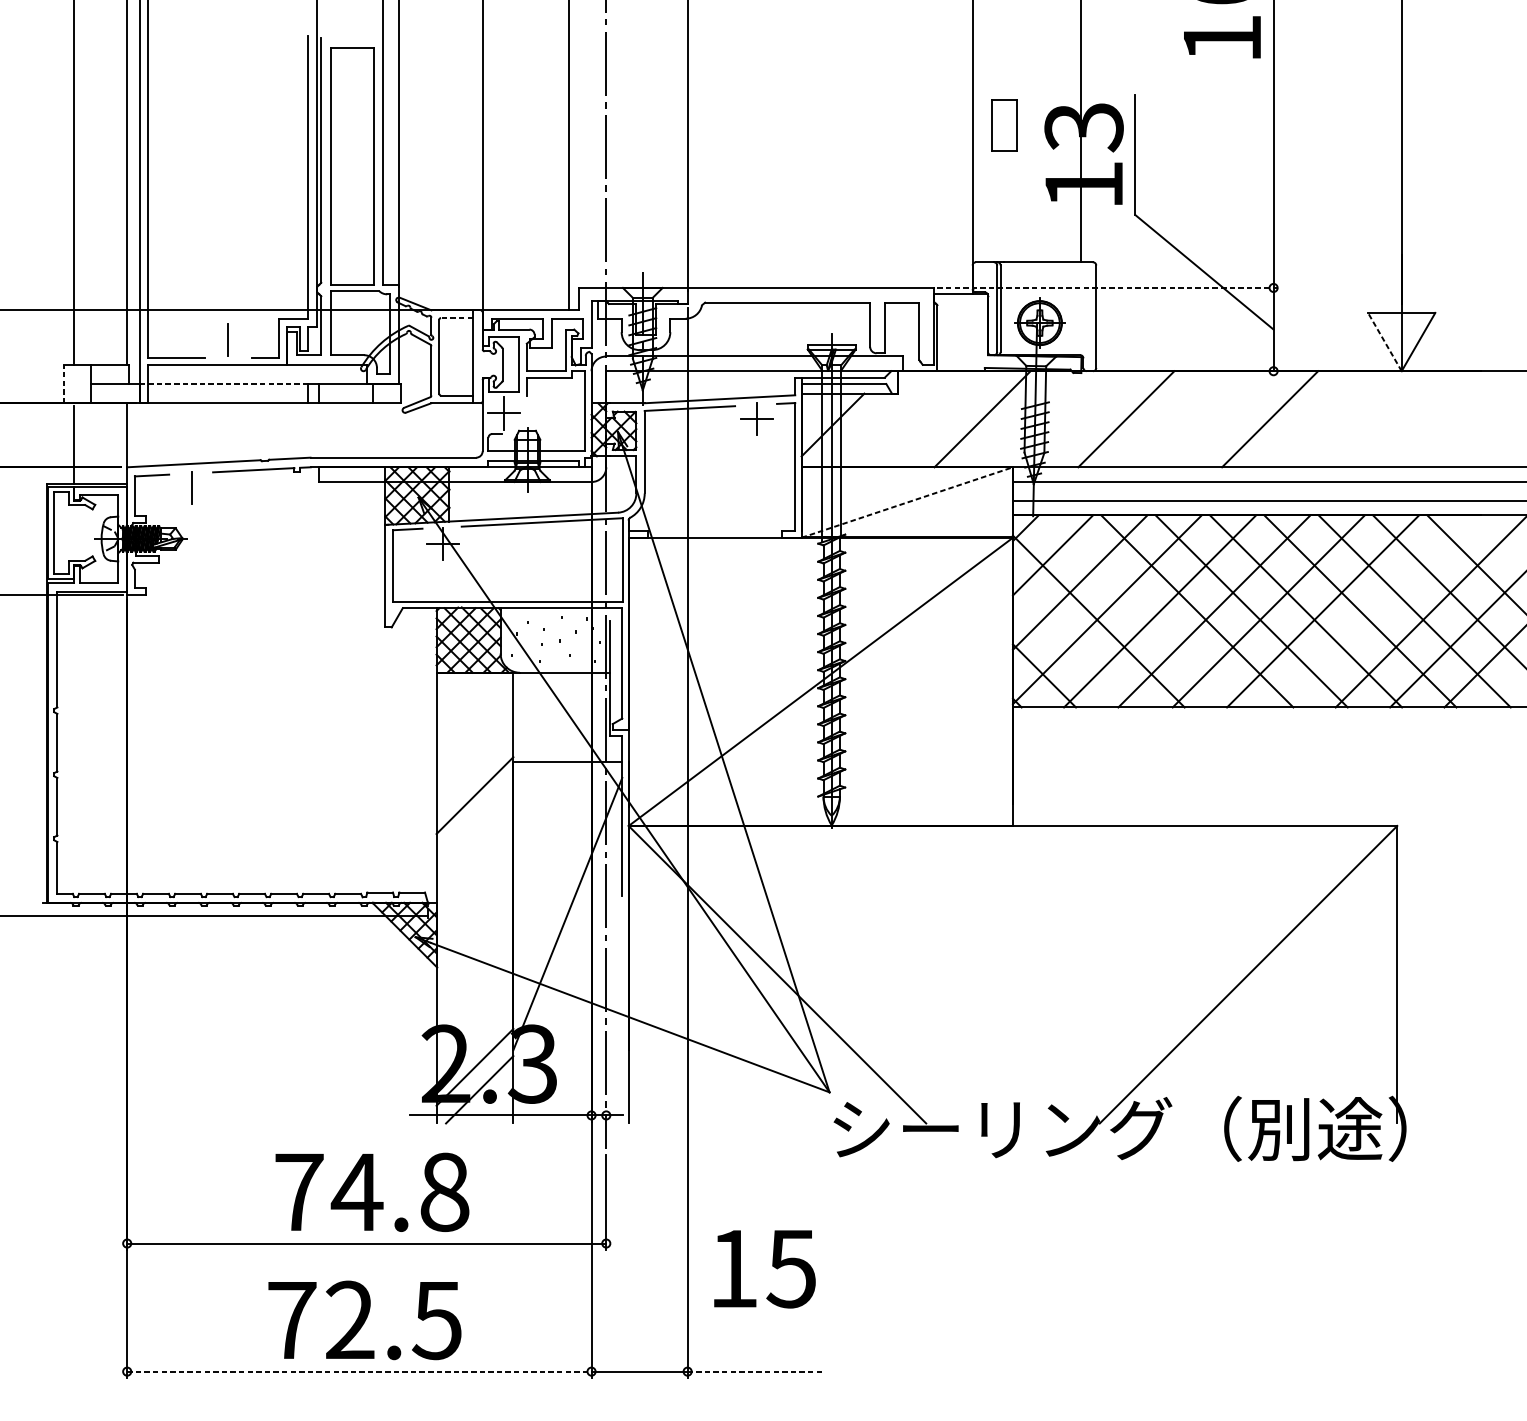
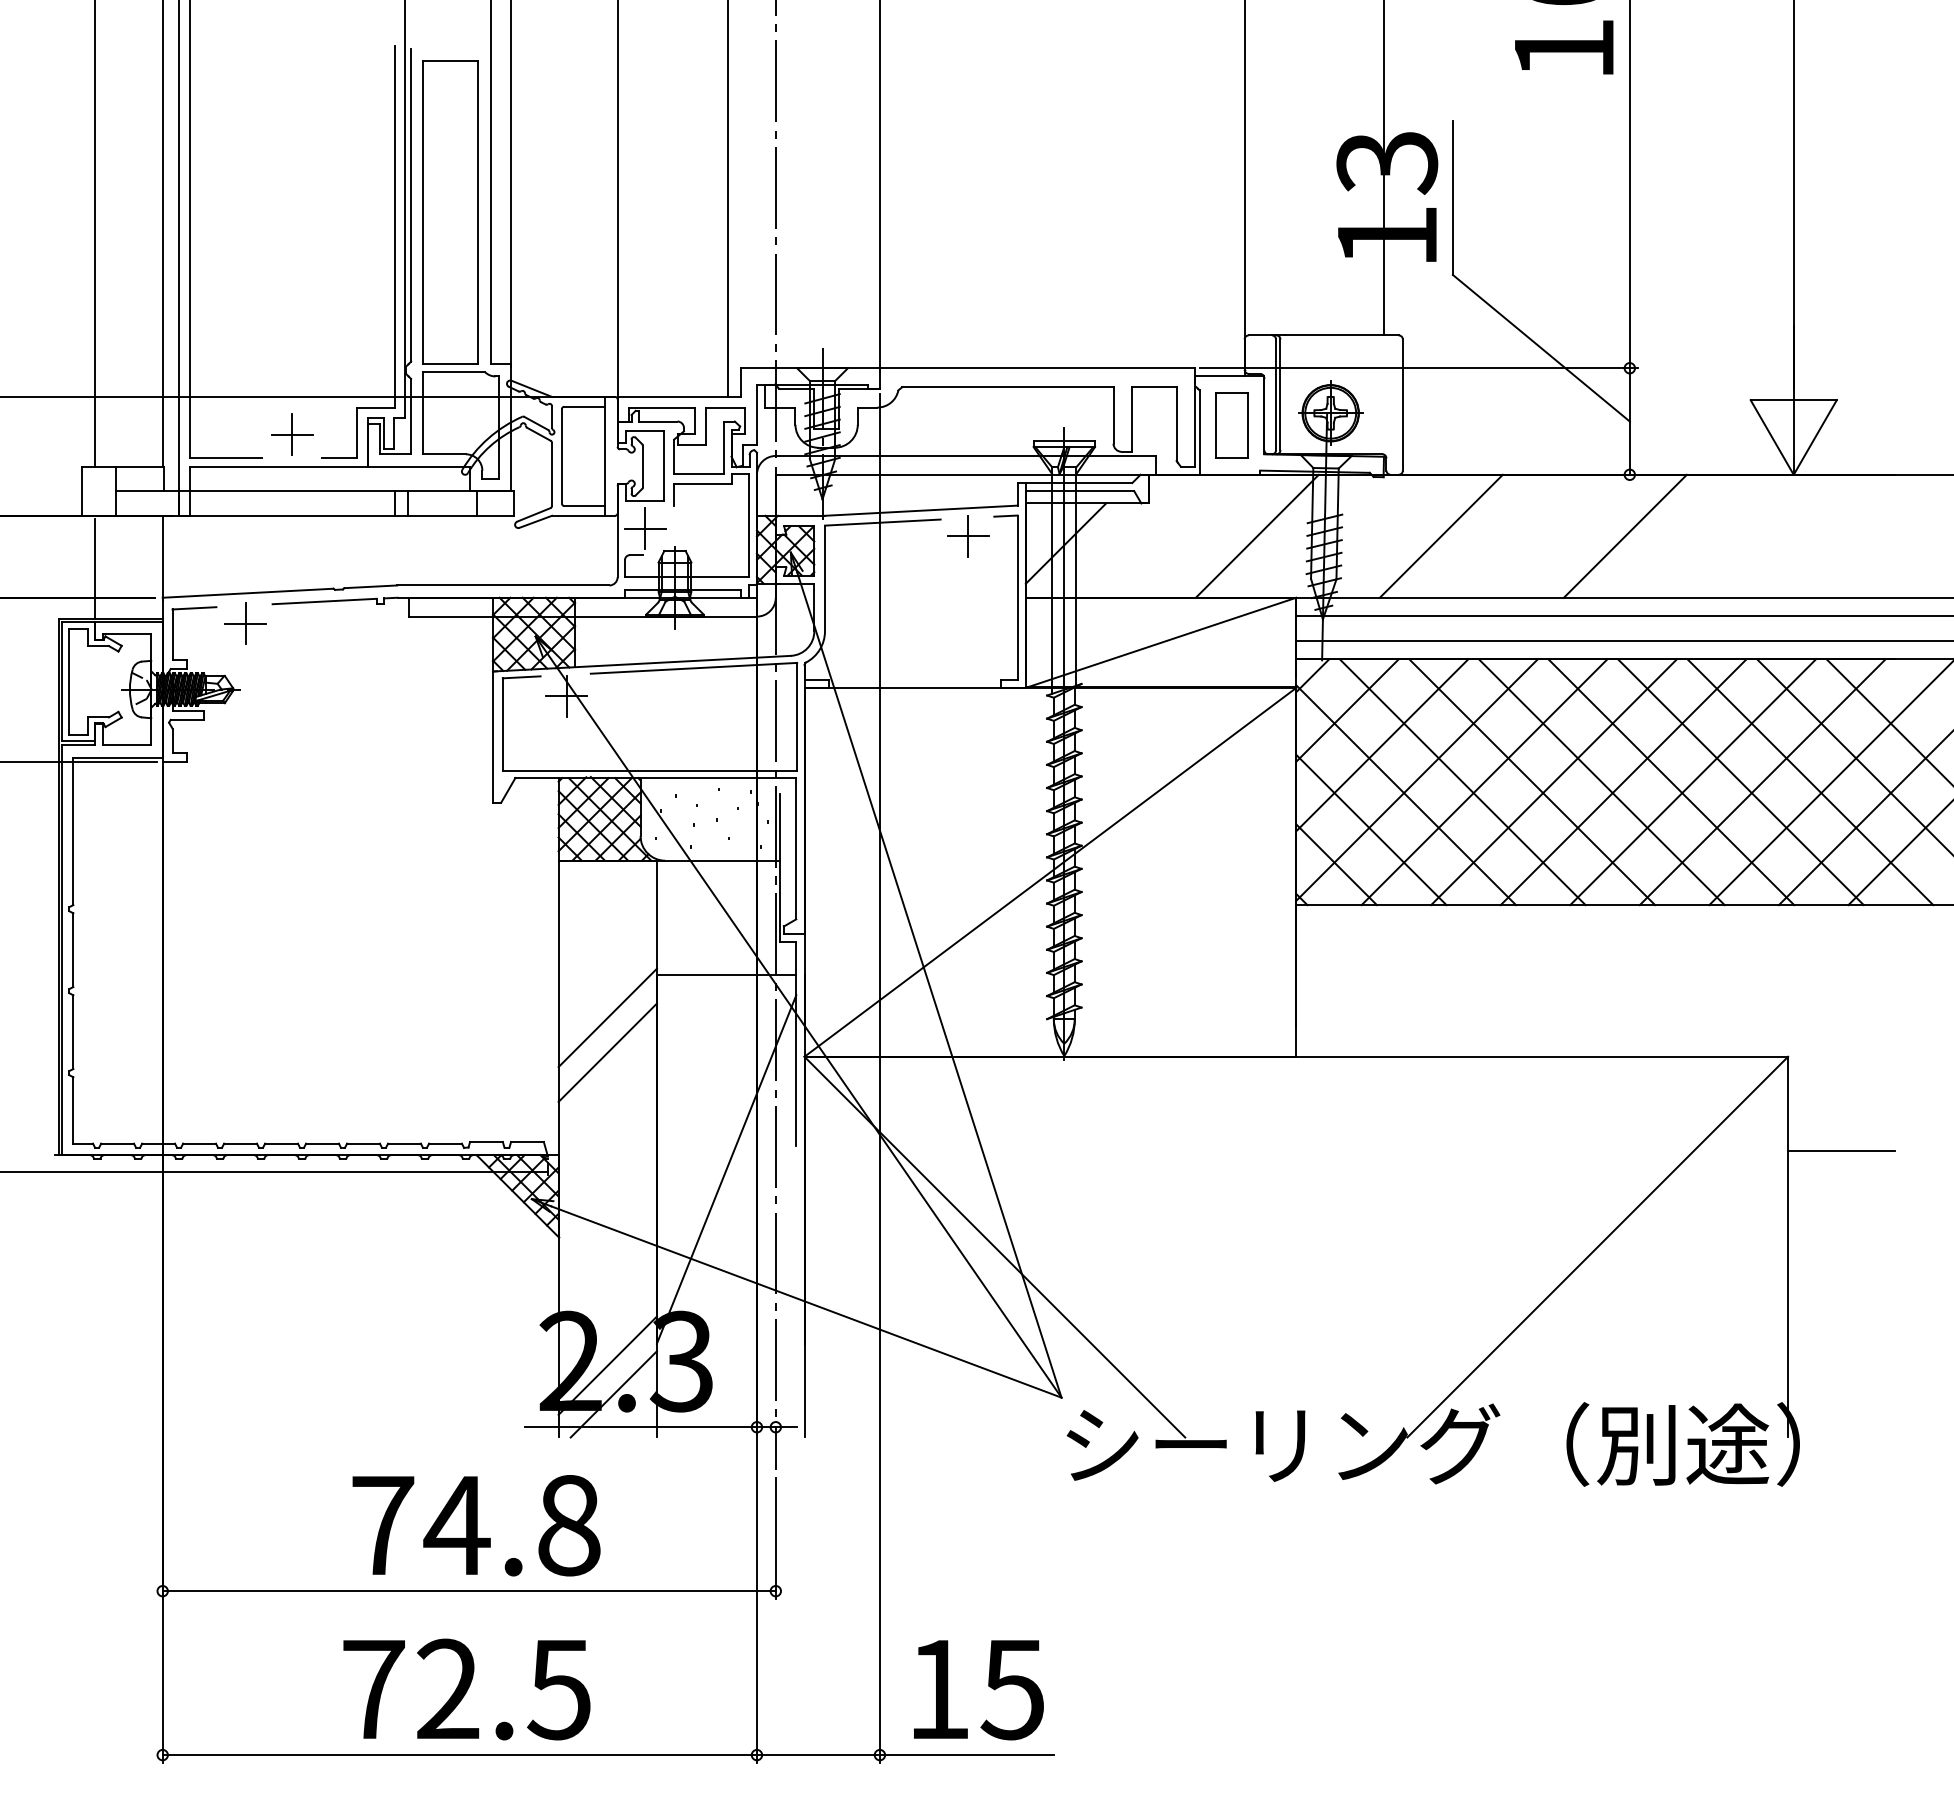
part: (1004, 125) -> (1231, 425), moved
line: (1109, 288) -> (1419, 368), dashed -> solid
line: (456, 317) -> (584, 406), dashed -> solid
line: (227, 339) -> (291, 434), added
line: (1384, 342) -> (1771, 437), dashed -> solid
line: (64, 384) -> (82, 491), dashed -> solid
line: (223, 384) -> (286, 491), dashed -> solid
line: (191, 487) -> (245, 623), added
line: (907, 502) -> (1161, 642), dashed -> solid
line: (1142, 611) -> (1462, 782), added
line: (1377, 611) -> (1762, 782), added
line: (1071, 648) -> (1371, 829), added
line: (474, 822) -> (607, 1052), added
line: (1439, 899) -> (1841, 1151), added
text: (764, 1269) -> (978, 1690), moved
line: (359, 1371) -> (460, 1755), dashed -> solid
line: (756, 1371) -> (967, 1755), dashed -> solid

